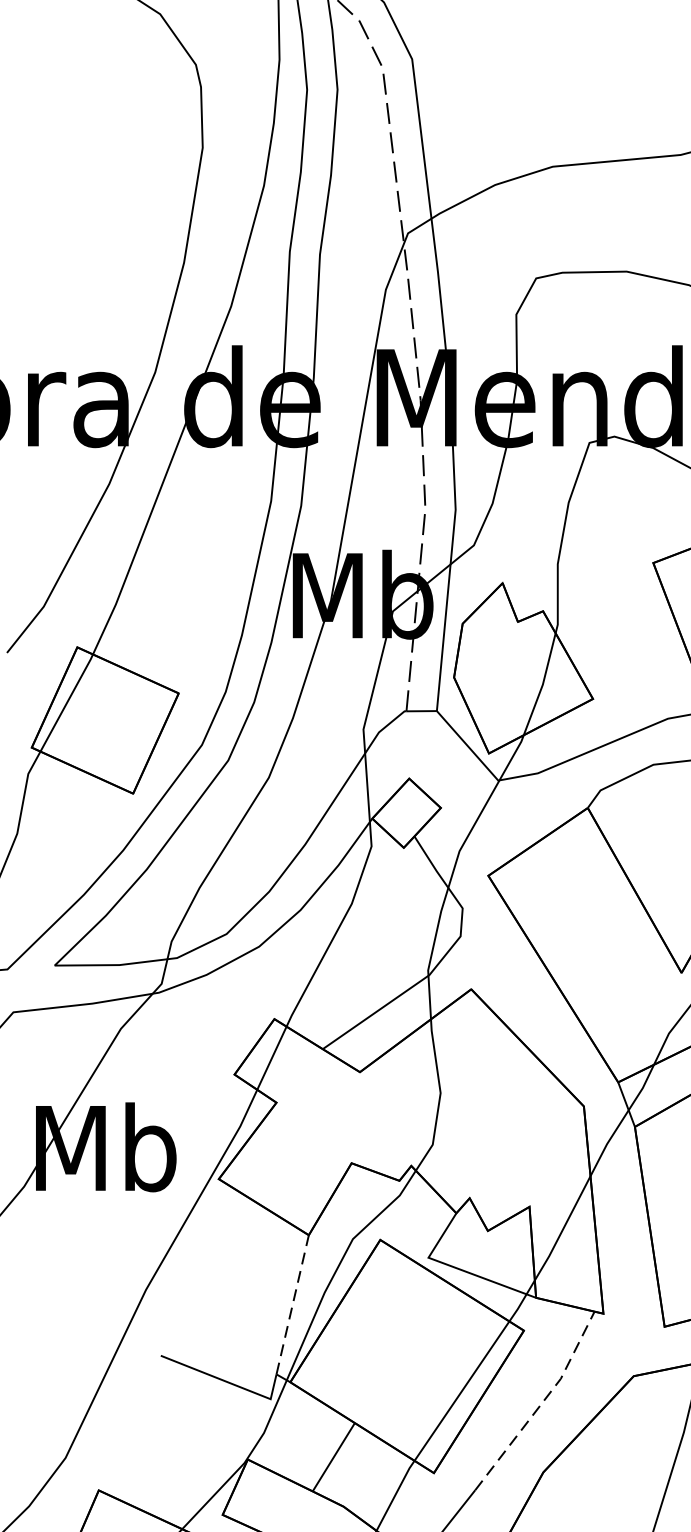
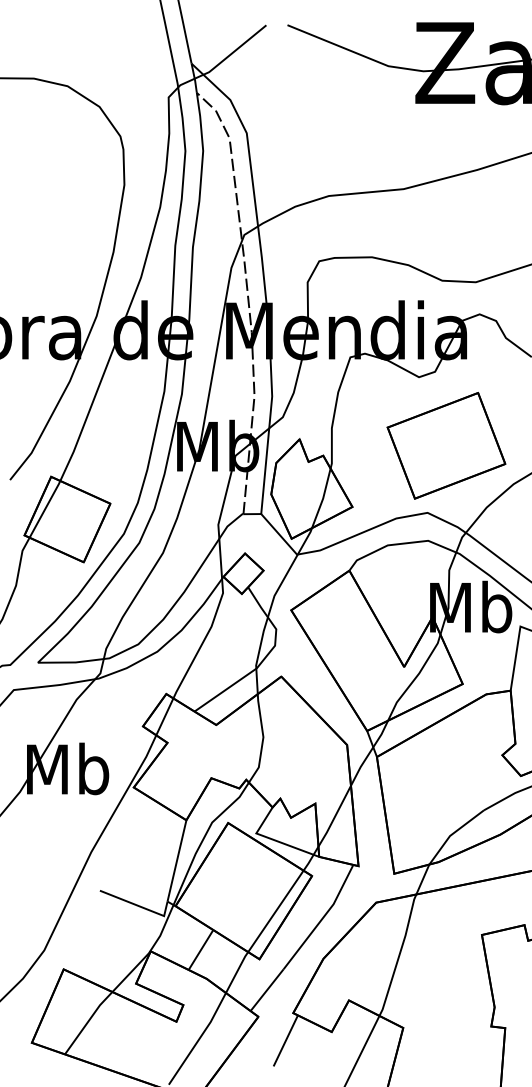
line: (291, 1304) -> (176, 860), dashed -> solid
line: (541, 1405) -> (322, 919), dashed -> solid

